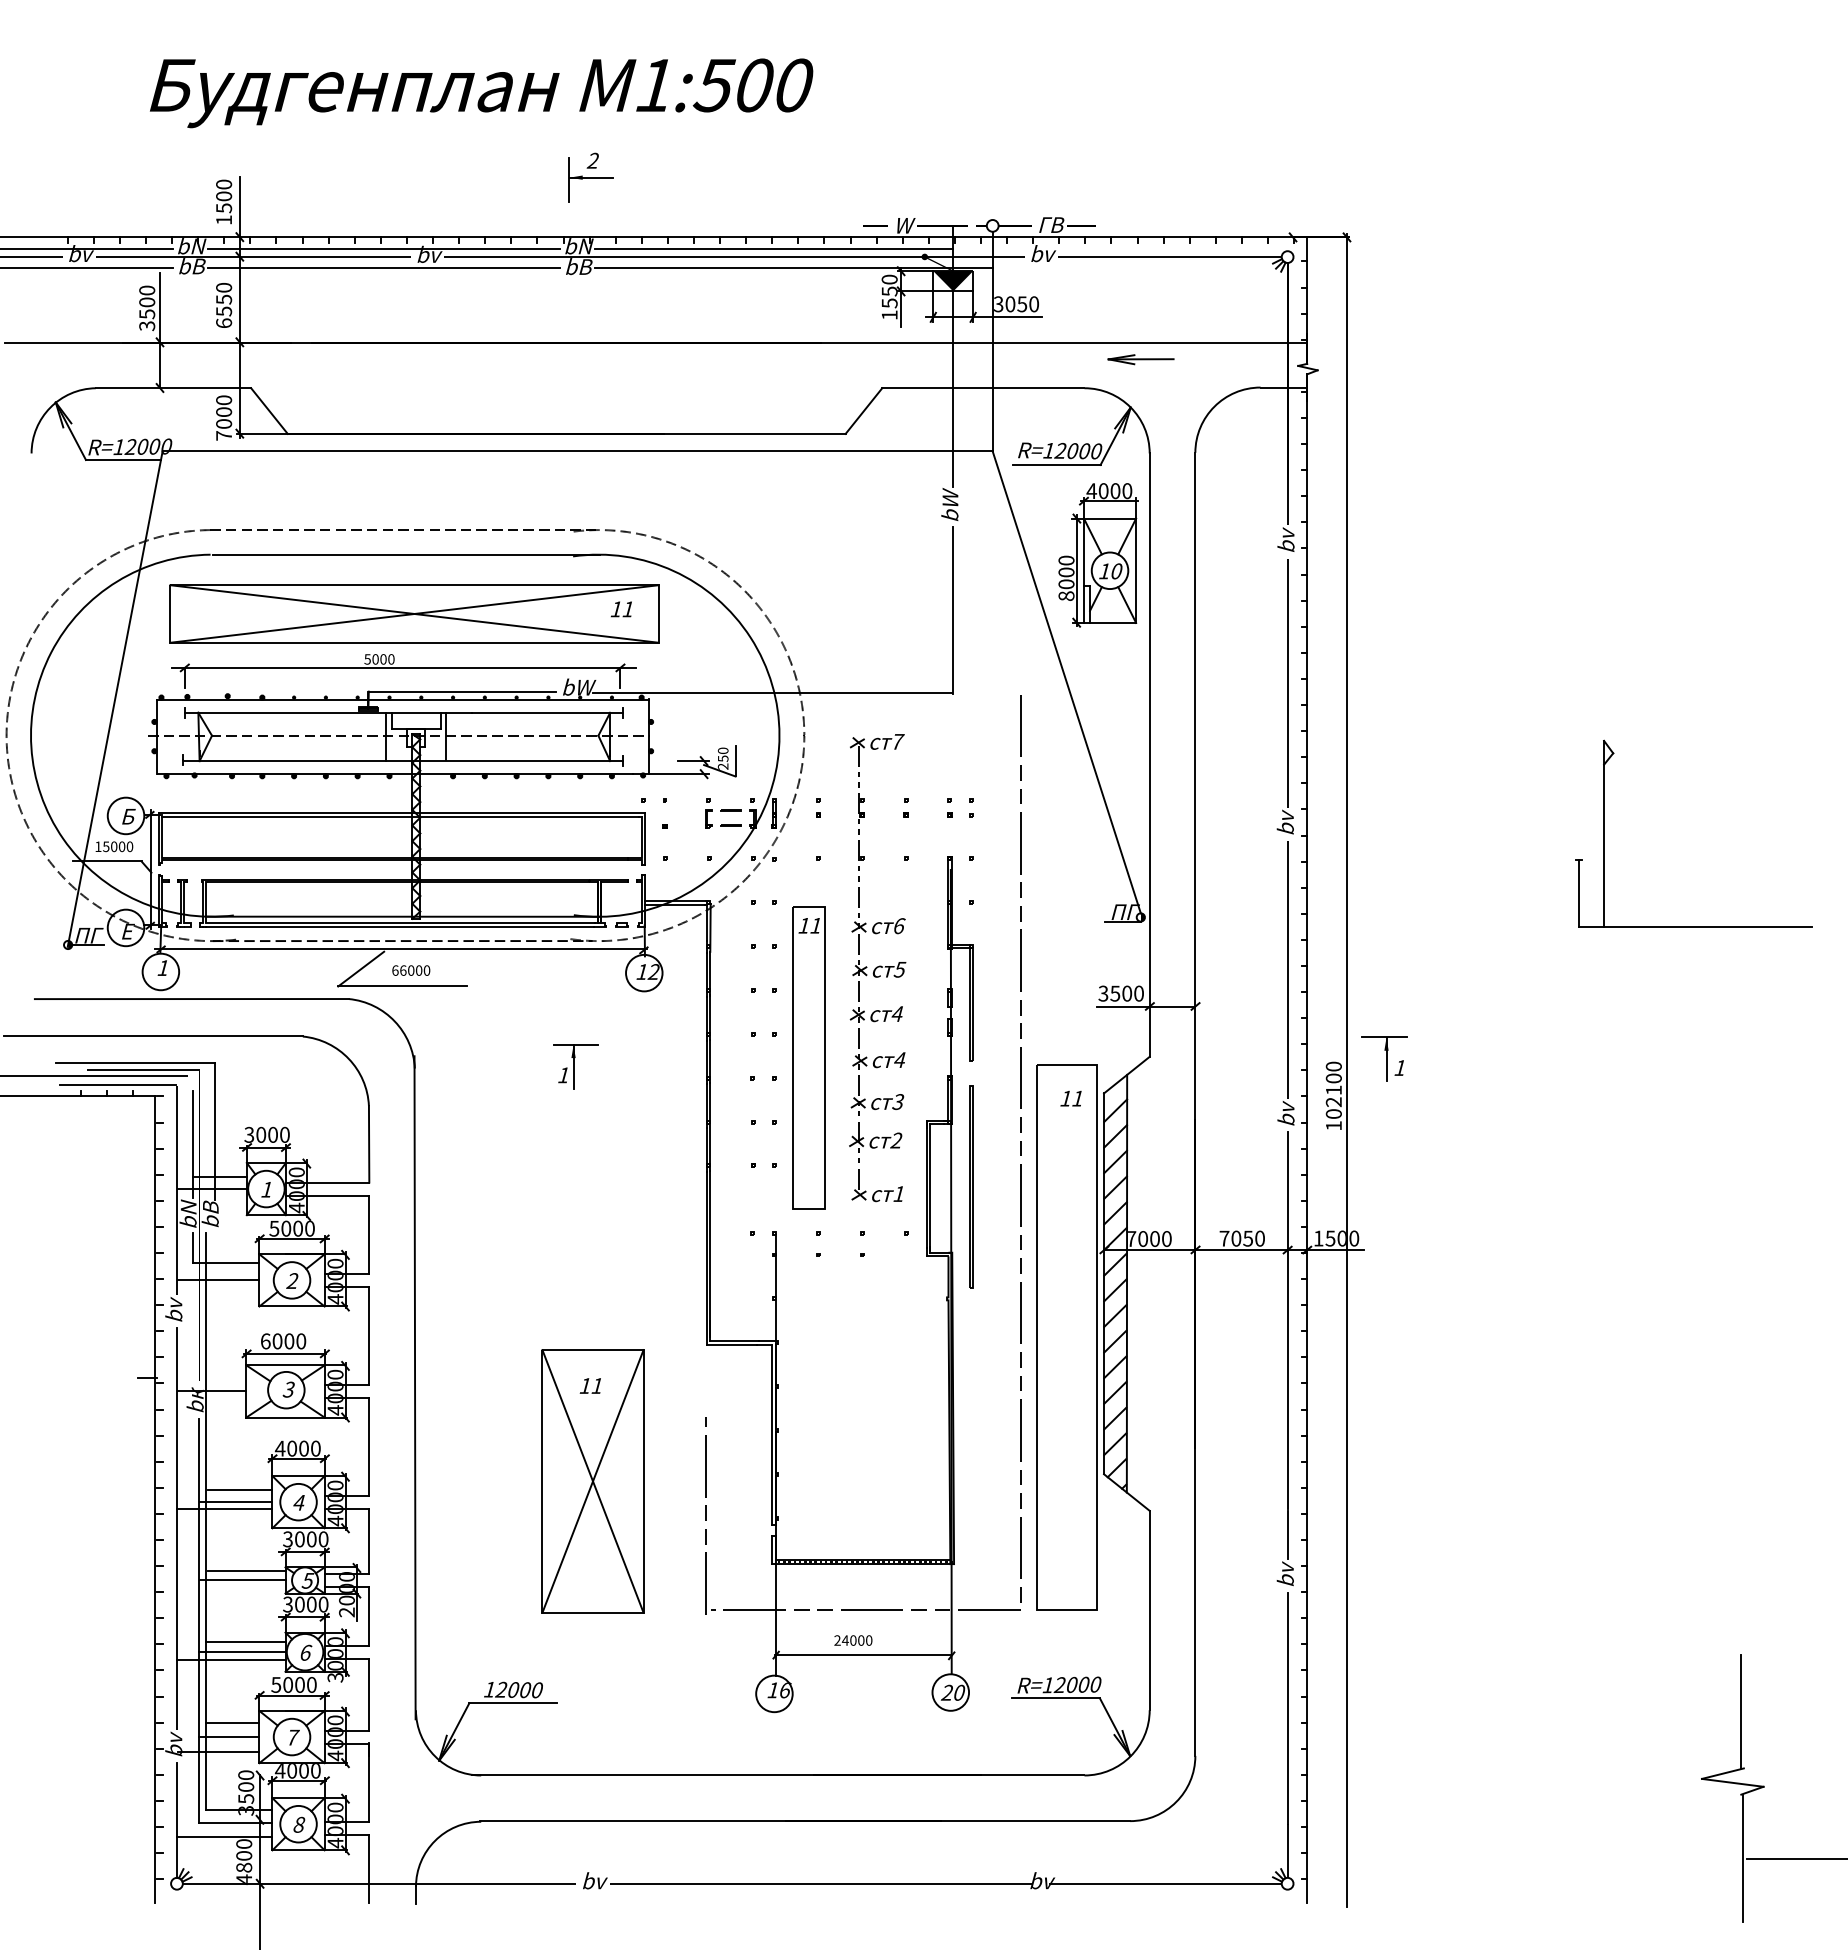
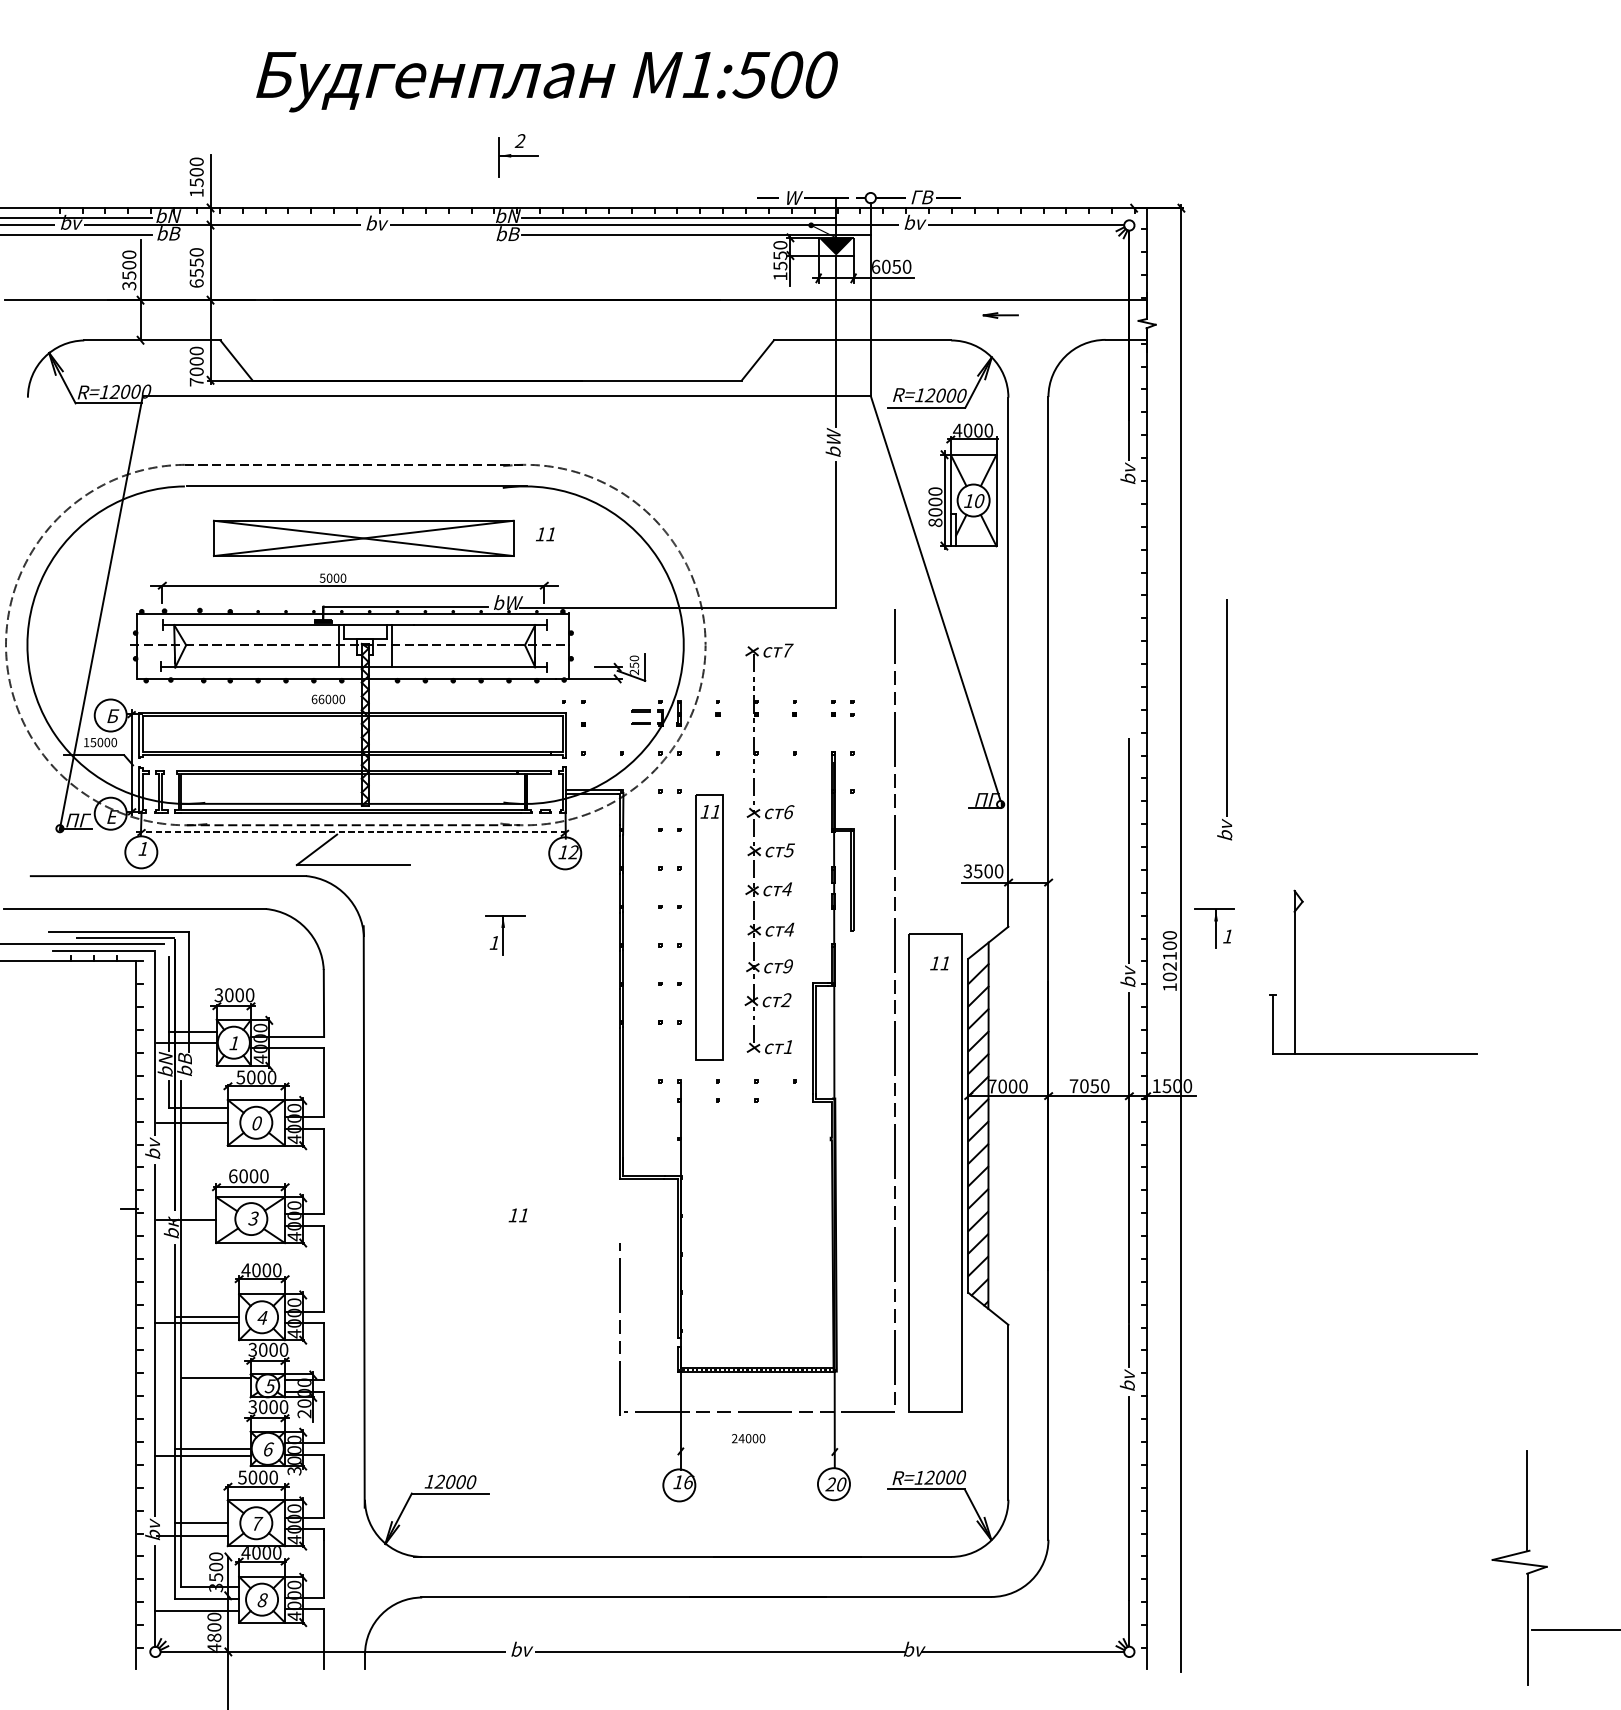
text: (481, 93) -> (546, 82), moved
line: (384, 248) -> (337, 217), removed
line: (384, 268) -> (337, 235), removed
text: (998, 304) -> (875, 267), 3050 -> 6050
part: (1140, 359) -> (1000, 315), size x0.6
part: (414, 613) -> (363, 538), size x0.7
part: (1284, 696) -> (1223, 719), moved
part: (708, 813) -> (621, 713), removed
part: (1604, 833) -> (1294, 972), moved
line: (401, 949) -> (352, 832), solid -> dashed
text: (411, 970) -> (328, 699), moved
text: (898, 1101) -> (788, 965), 3 -> 9
line: (970, 1186) -> (851, 1040), removed
text: (292, 1281) -> (256, 1123), 2 -> 0
part: (592, 1481) -> (519, 1299), removed
line: (239, 1489) -> (210, 1306), removed
line: (242, 1580) -> (212, 1385), removed
line: (245, 1641) -> (215, 1439), removed
line: (863, 1655) -> (757, 1451), removed
line: (232, 1723) -> (204, 1511), removed

